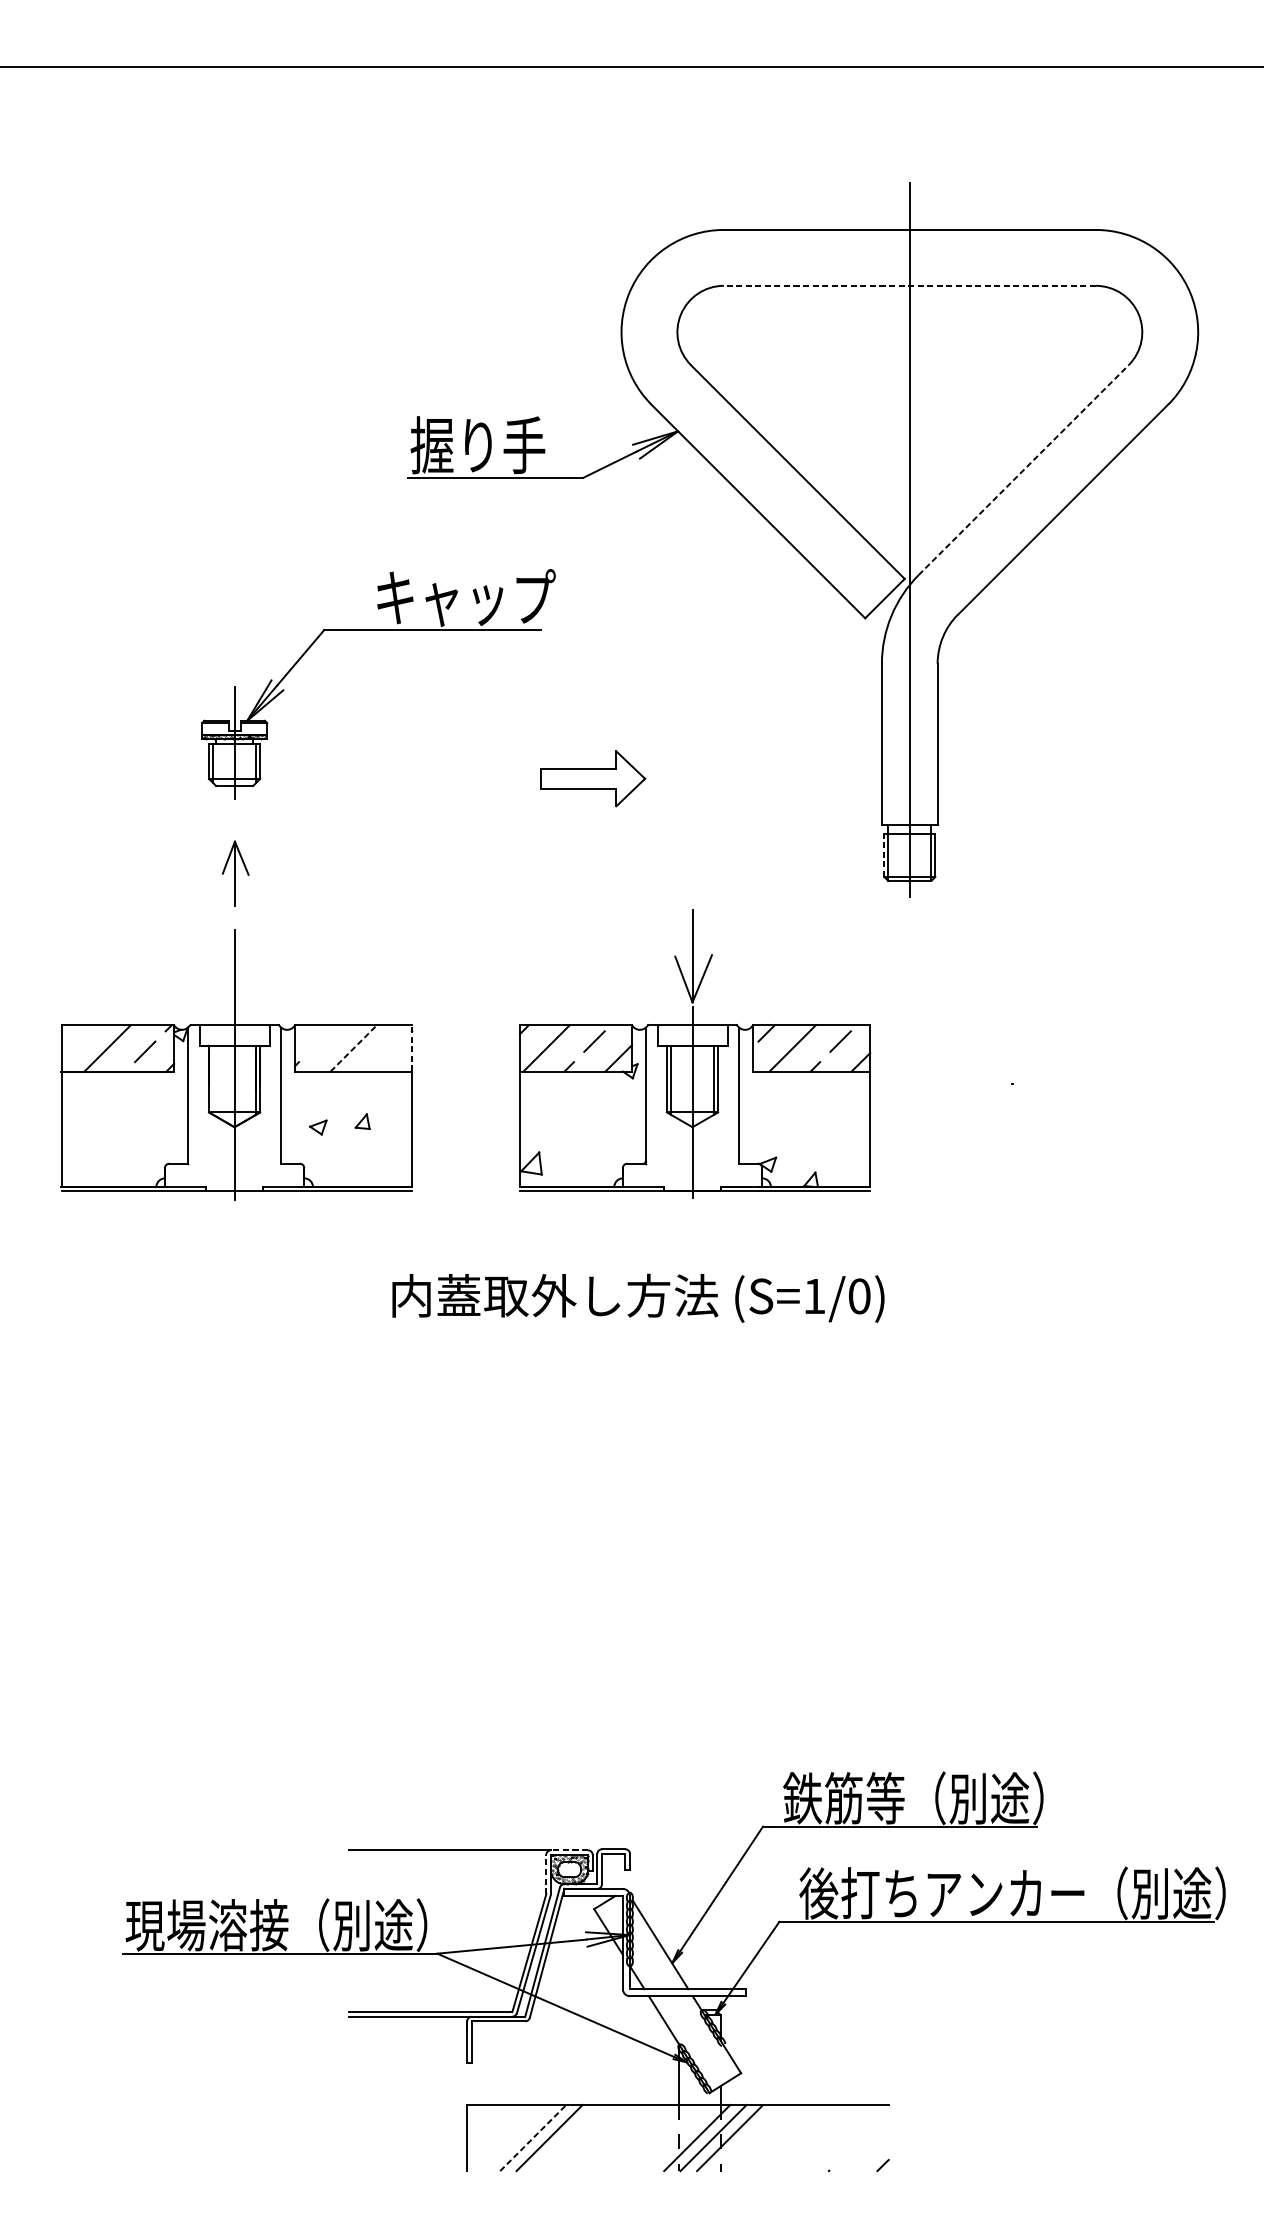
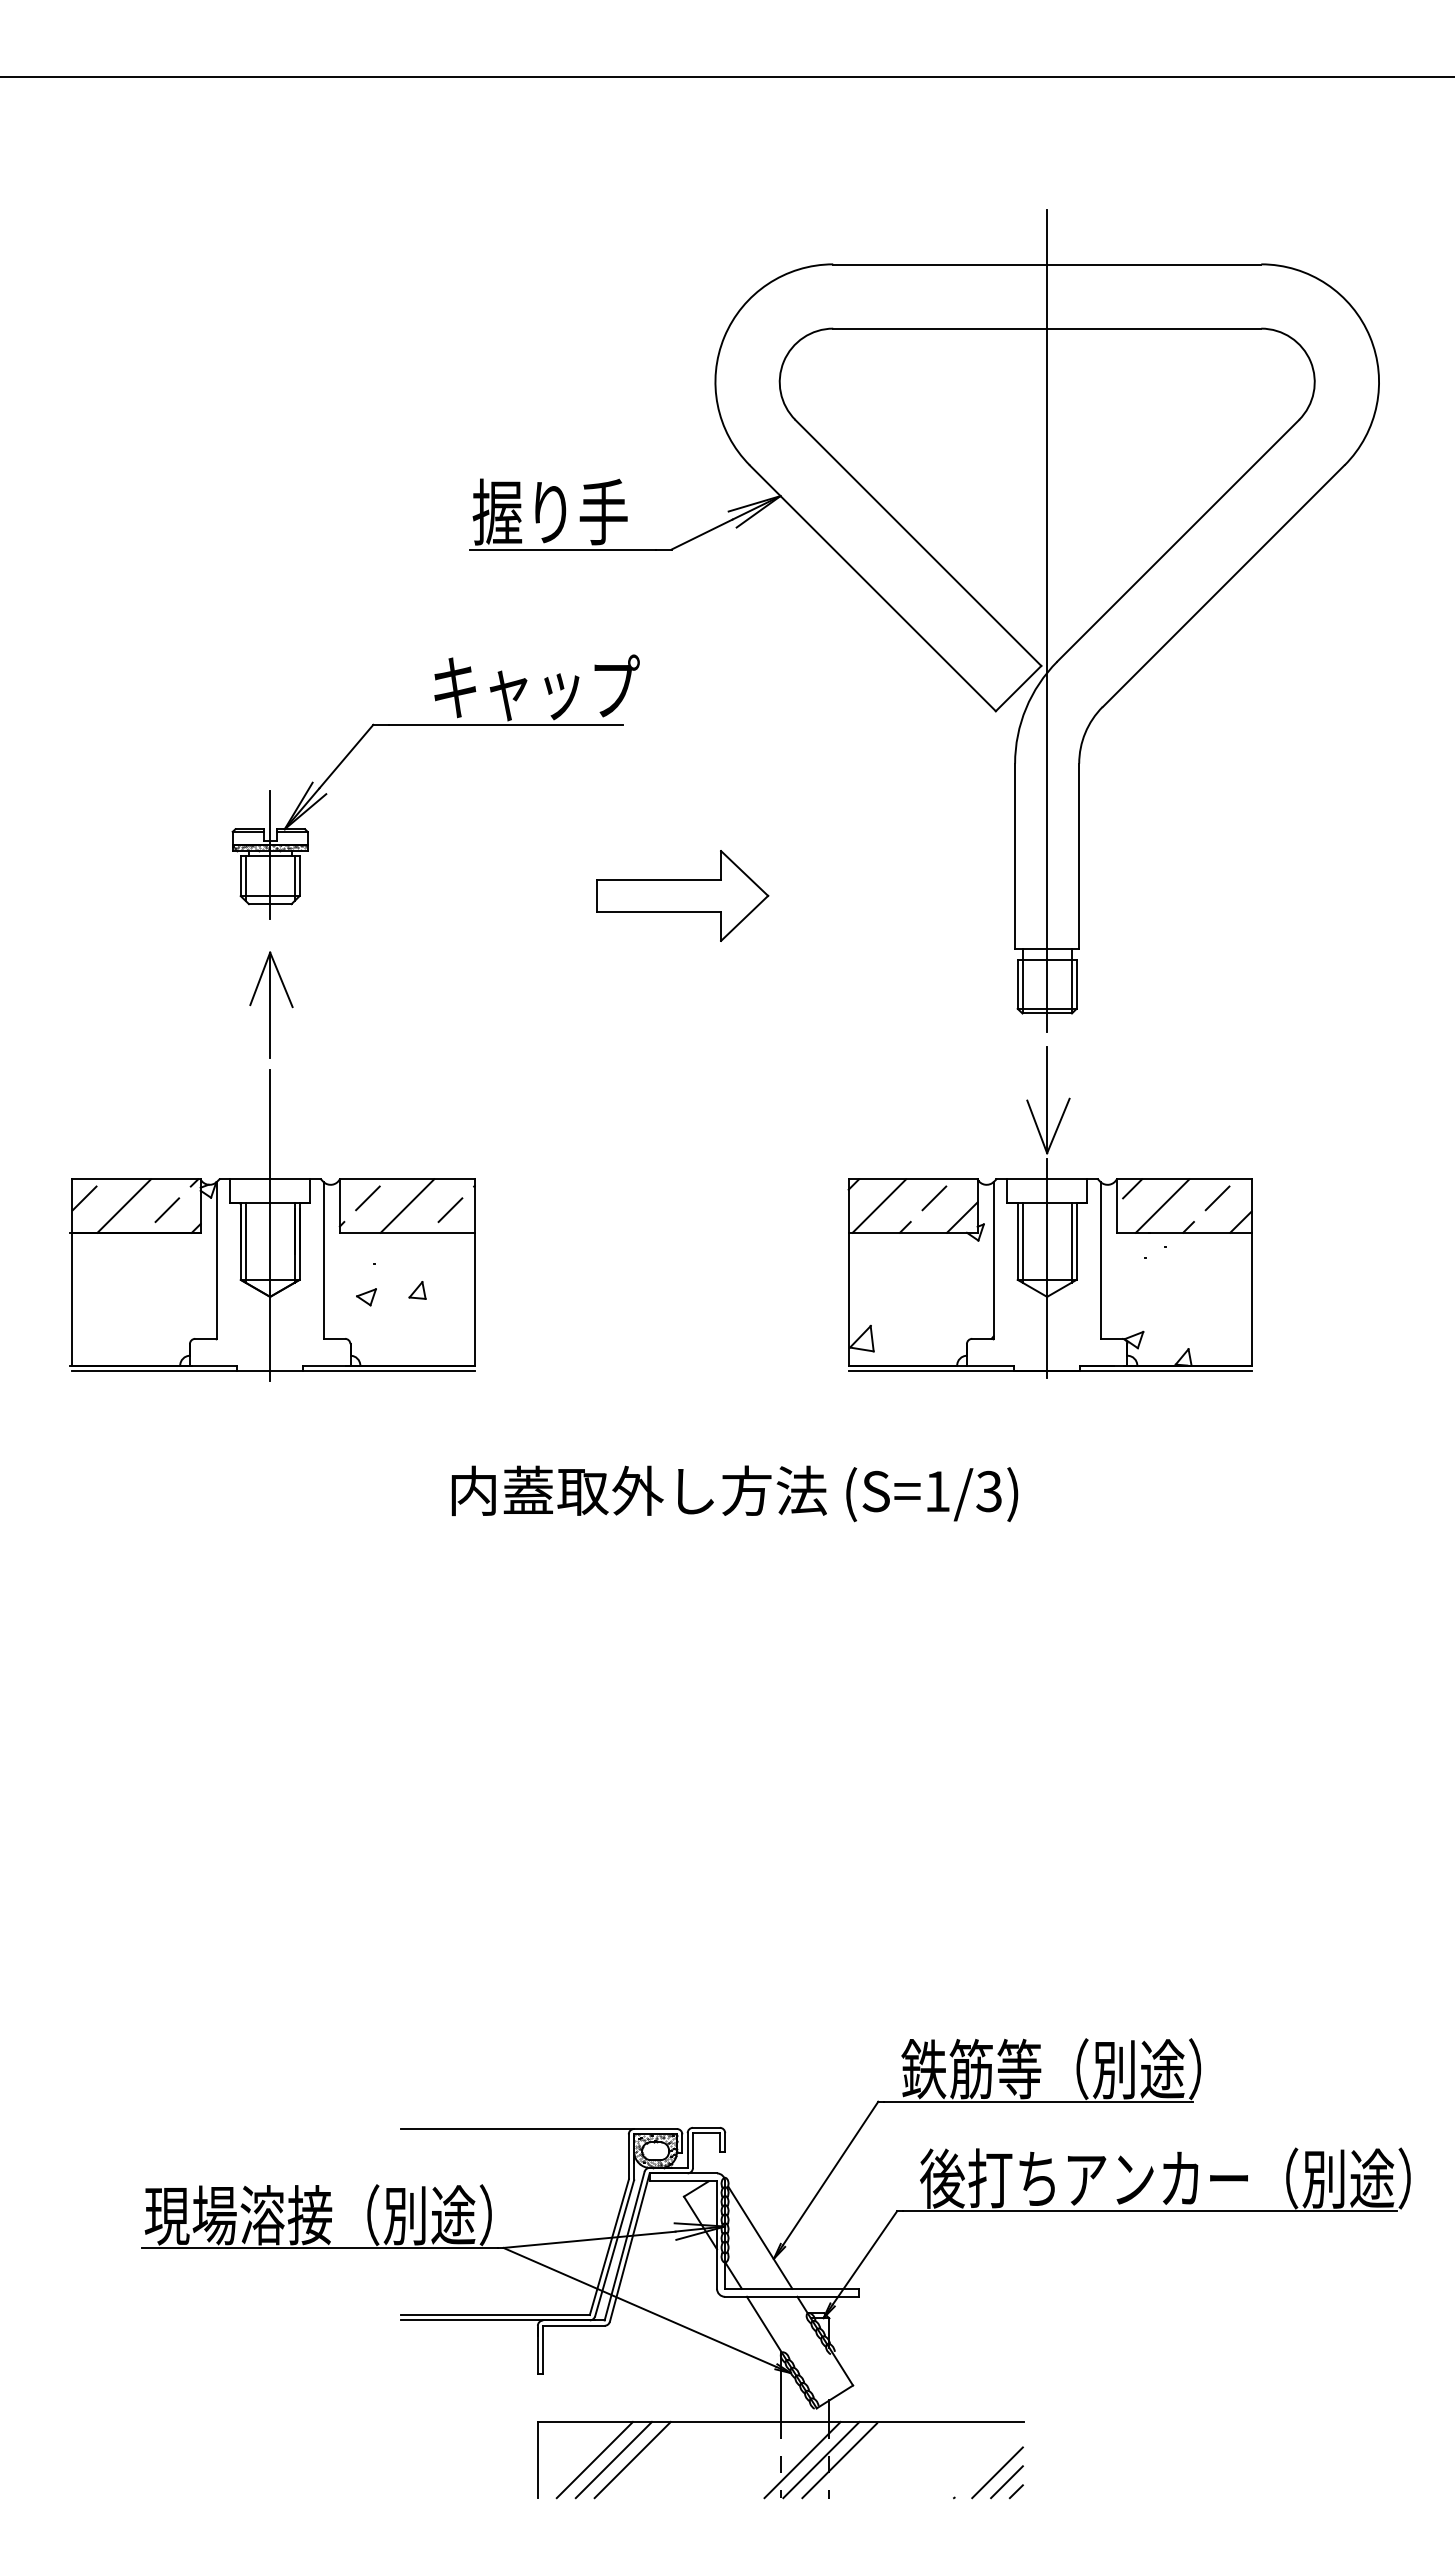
line: (909, 285) -> (1046, 328), dashed -> solid
line: (1023, 469) -> (1178, 540), dashed -> solid
part: (592, 778) -> (682, 895), size x1.43
line: (884, 854) -> (1017, 983), dashed -> solid
part: (235, 873) -> (271, 1004), size x1.43
line: (73, 1041) -> (84, 1198), added
line: (319, 1041) -> (367, 1198), added
line: (353, 1048) -> (407, 1206), dashed -> solid
line: (412, 1048) -> (474, 1206), dashed -> solid
line: (391, 1052) -> (450, 1210), added
part: (694, 1053) -> (1049, 1212), moved
line: (213, 1079) -> (245, 1242), added
text: (858, 1296) -> (988, 1491), (S=1/0) -> (S=1/3)
line: (569, 1849) -> (655, 2128), dashed -> solid
line: (545, 1874) -> (628, 2156), dashed -> solid
line: (516, 2138) -> (594, 2460), added
line: (532, 2138) -> (613, 2460), dashed -> solid
line: (866, 2148) -> (997, 2472), added
line: (874, 2157) -> (1006, 2482), added

